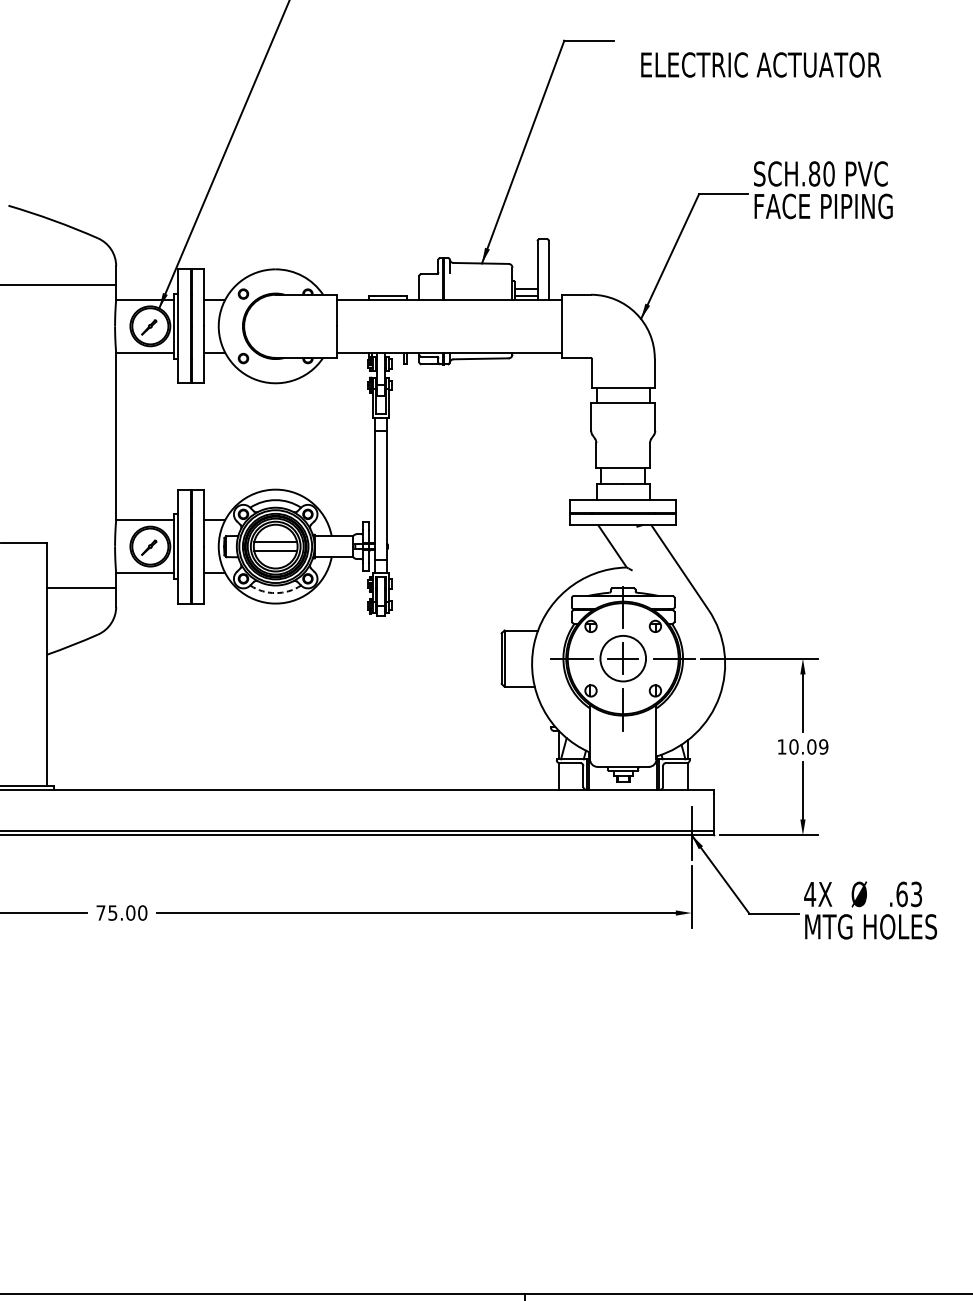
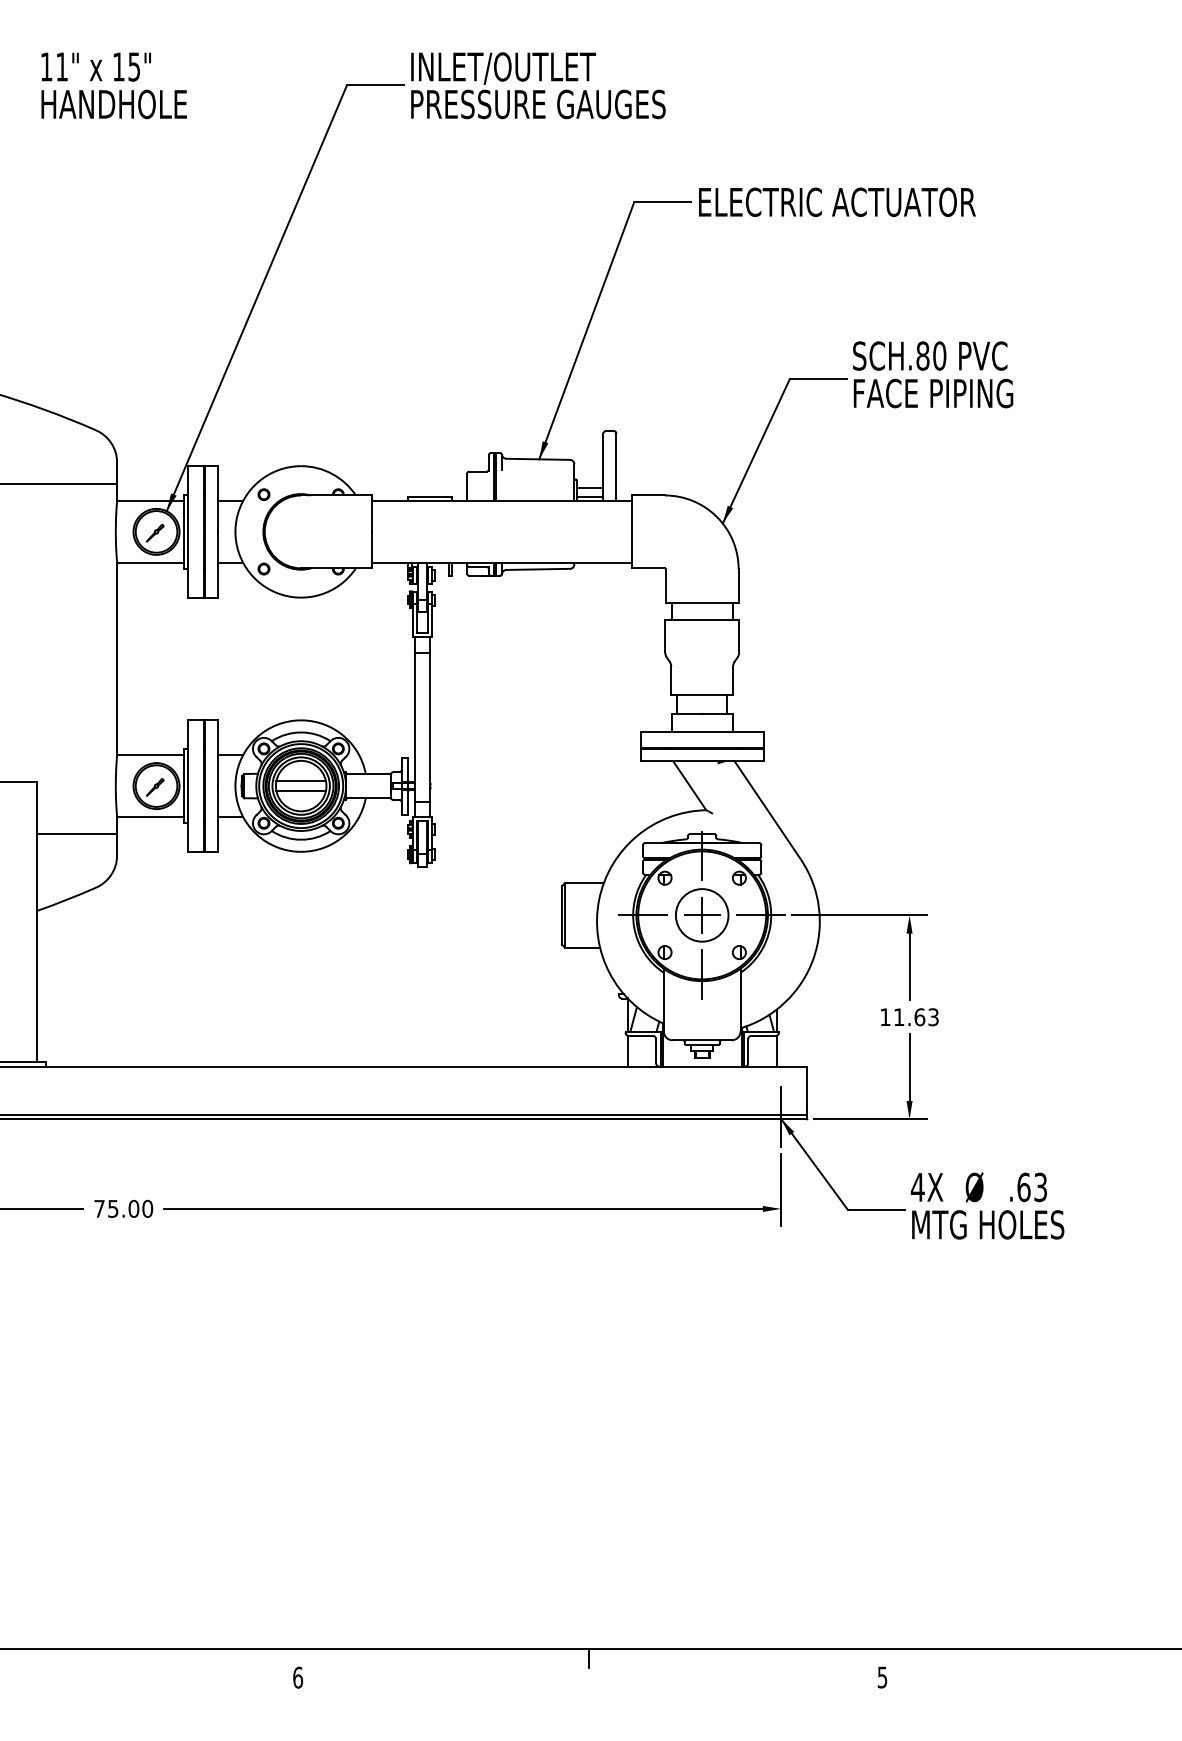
text: (761, 64) -> (837, 201), moved
arc: (275, 592) -> (301, 839), dashed -> solid
text: (808, 747) -> (915, 1017), 10.09 -> 11.63

